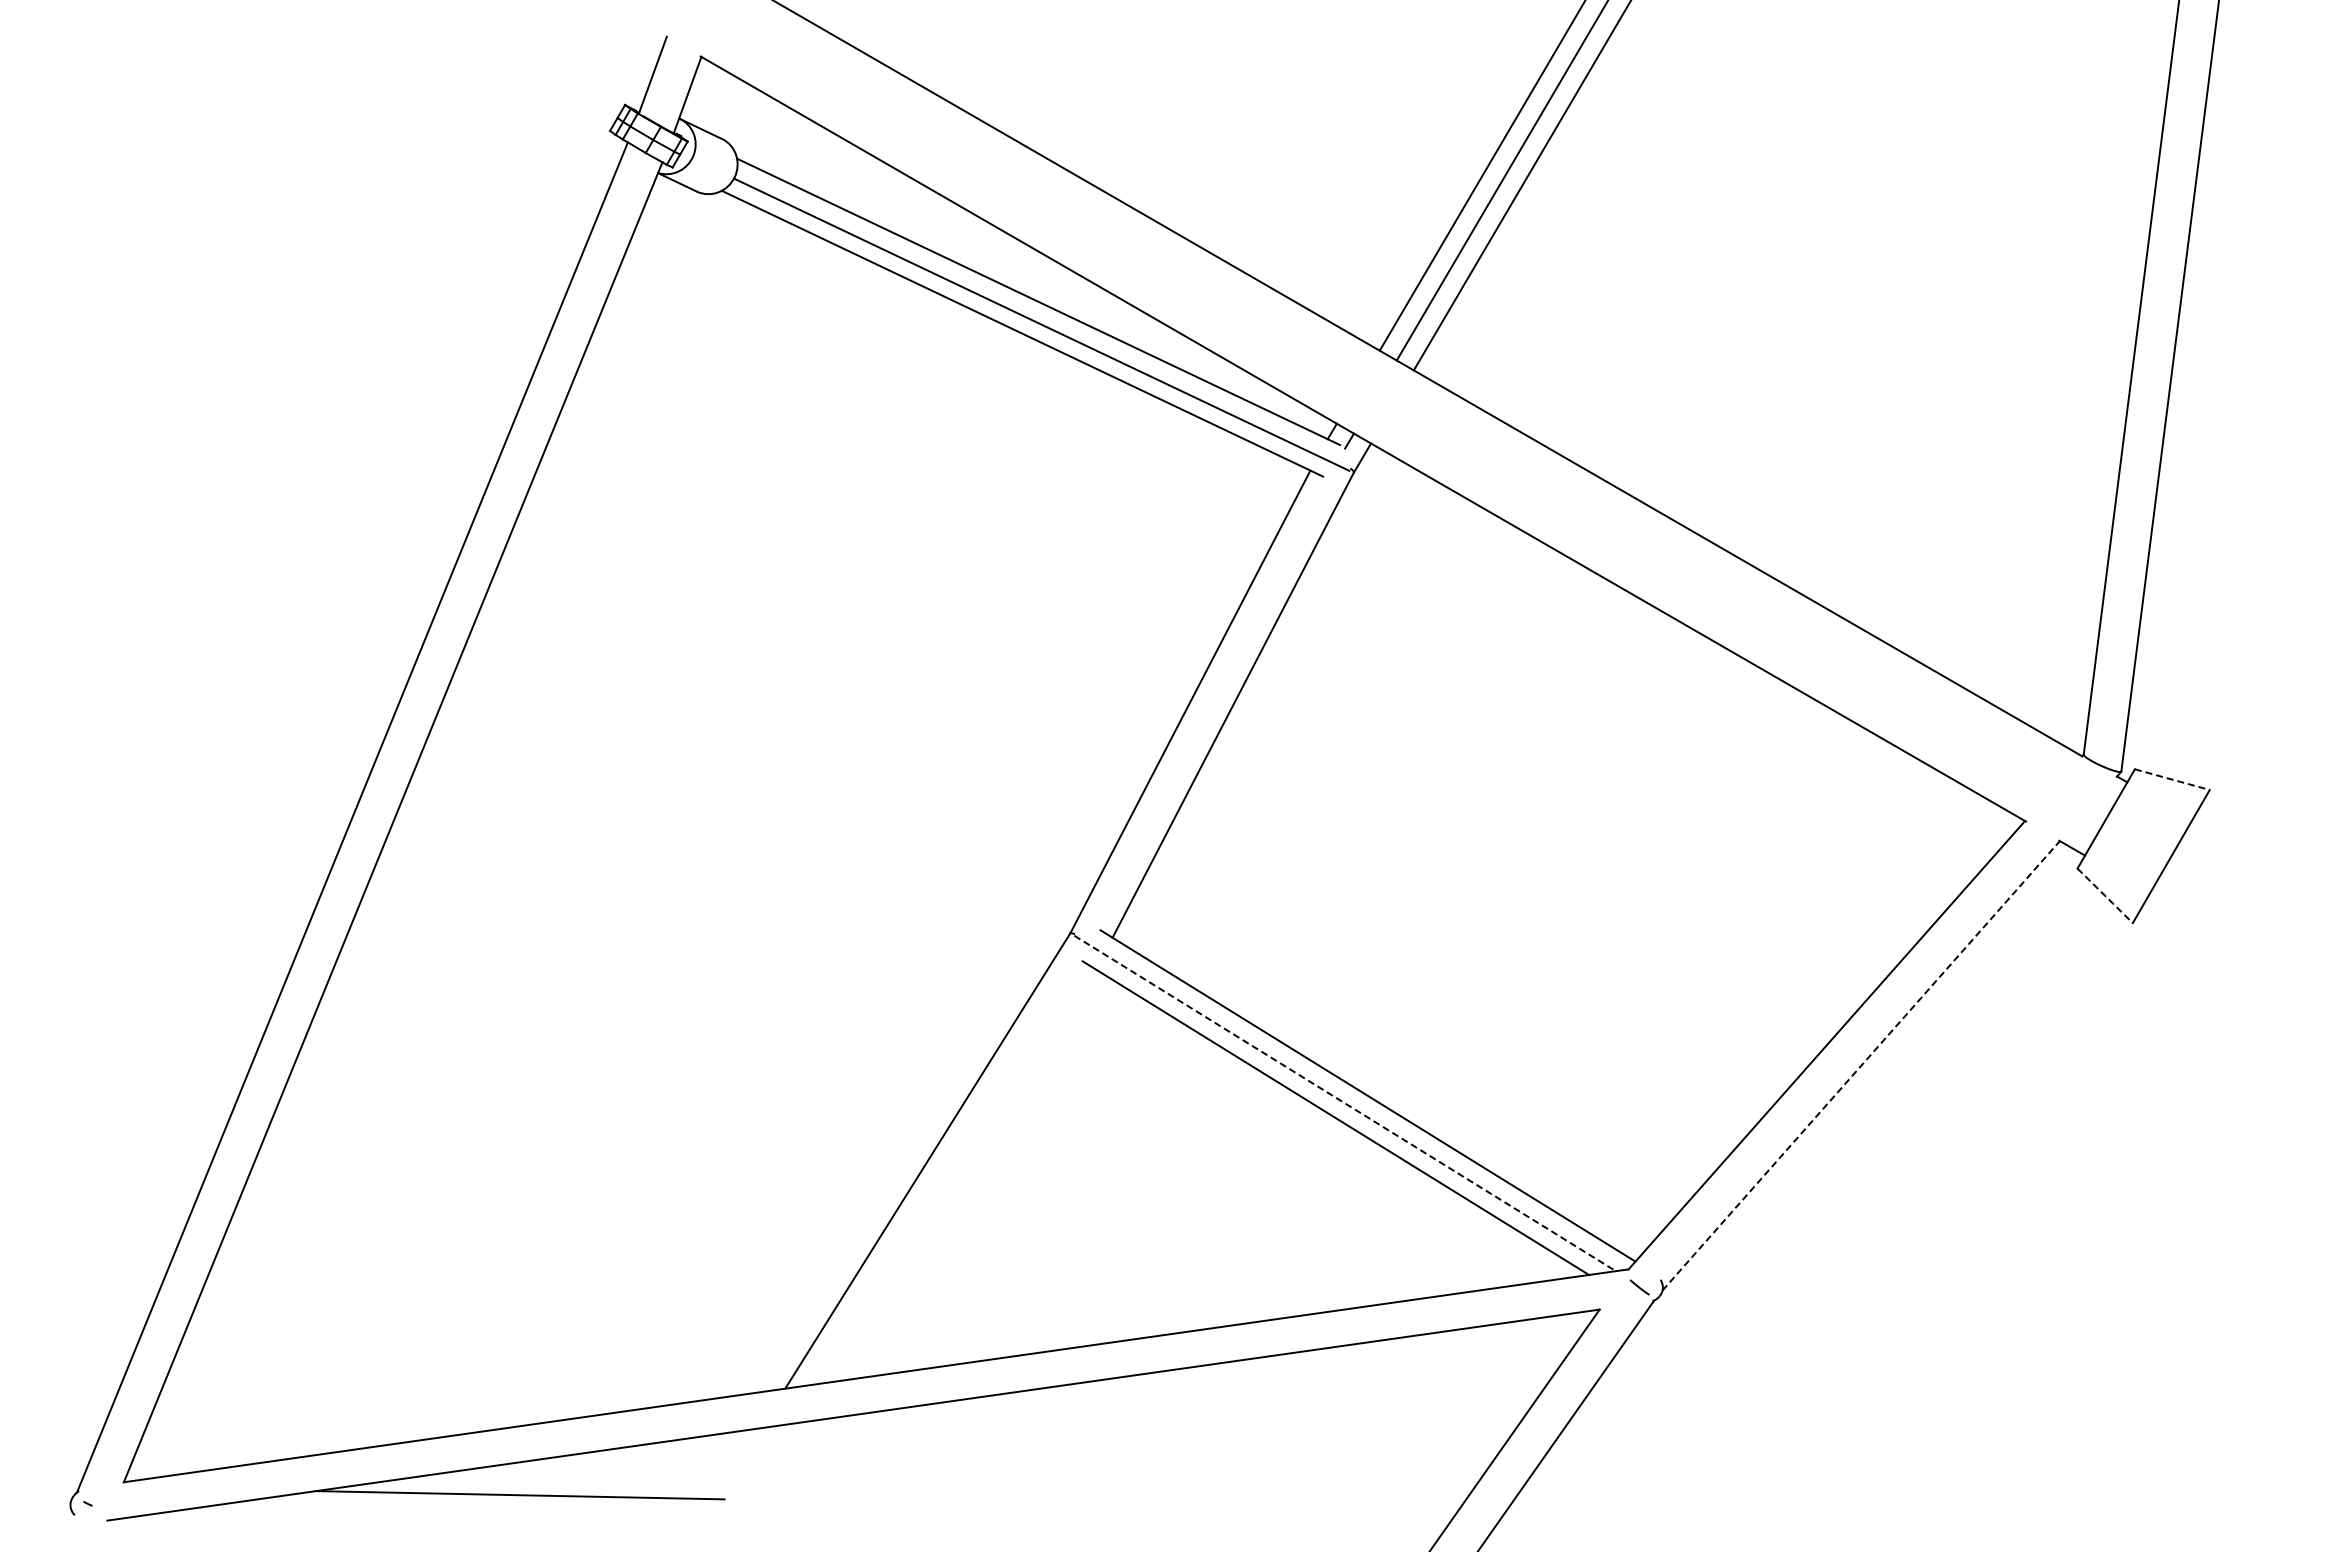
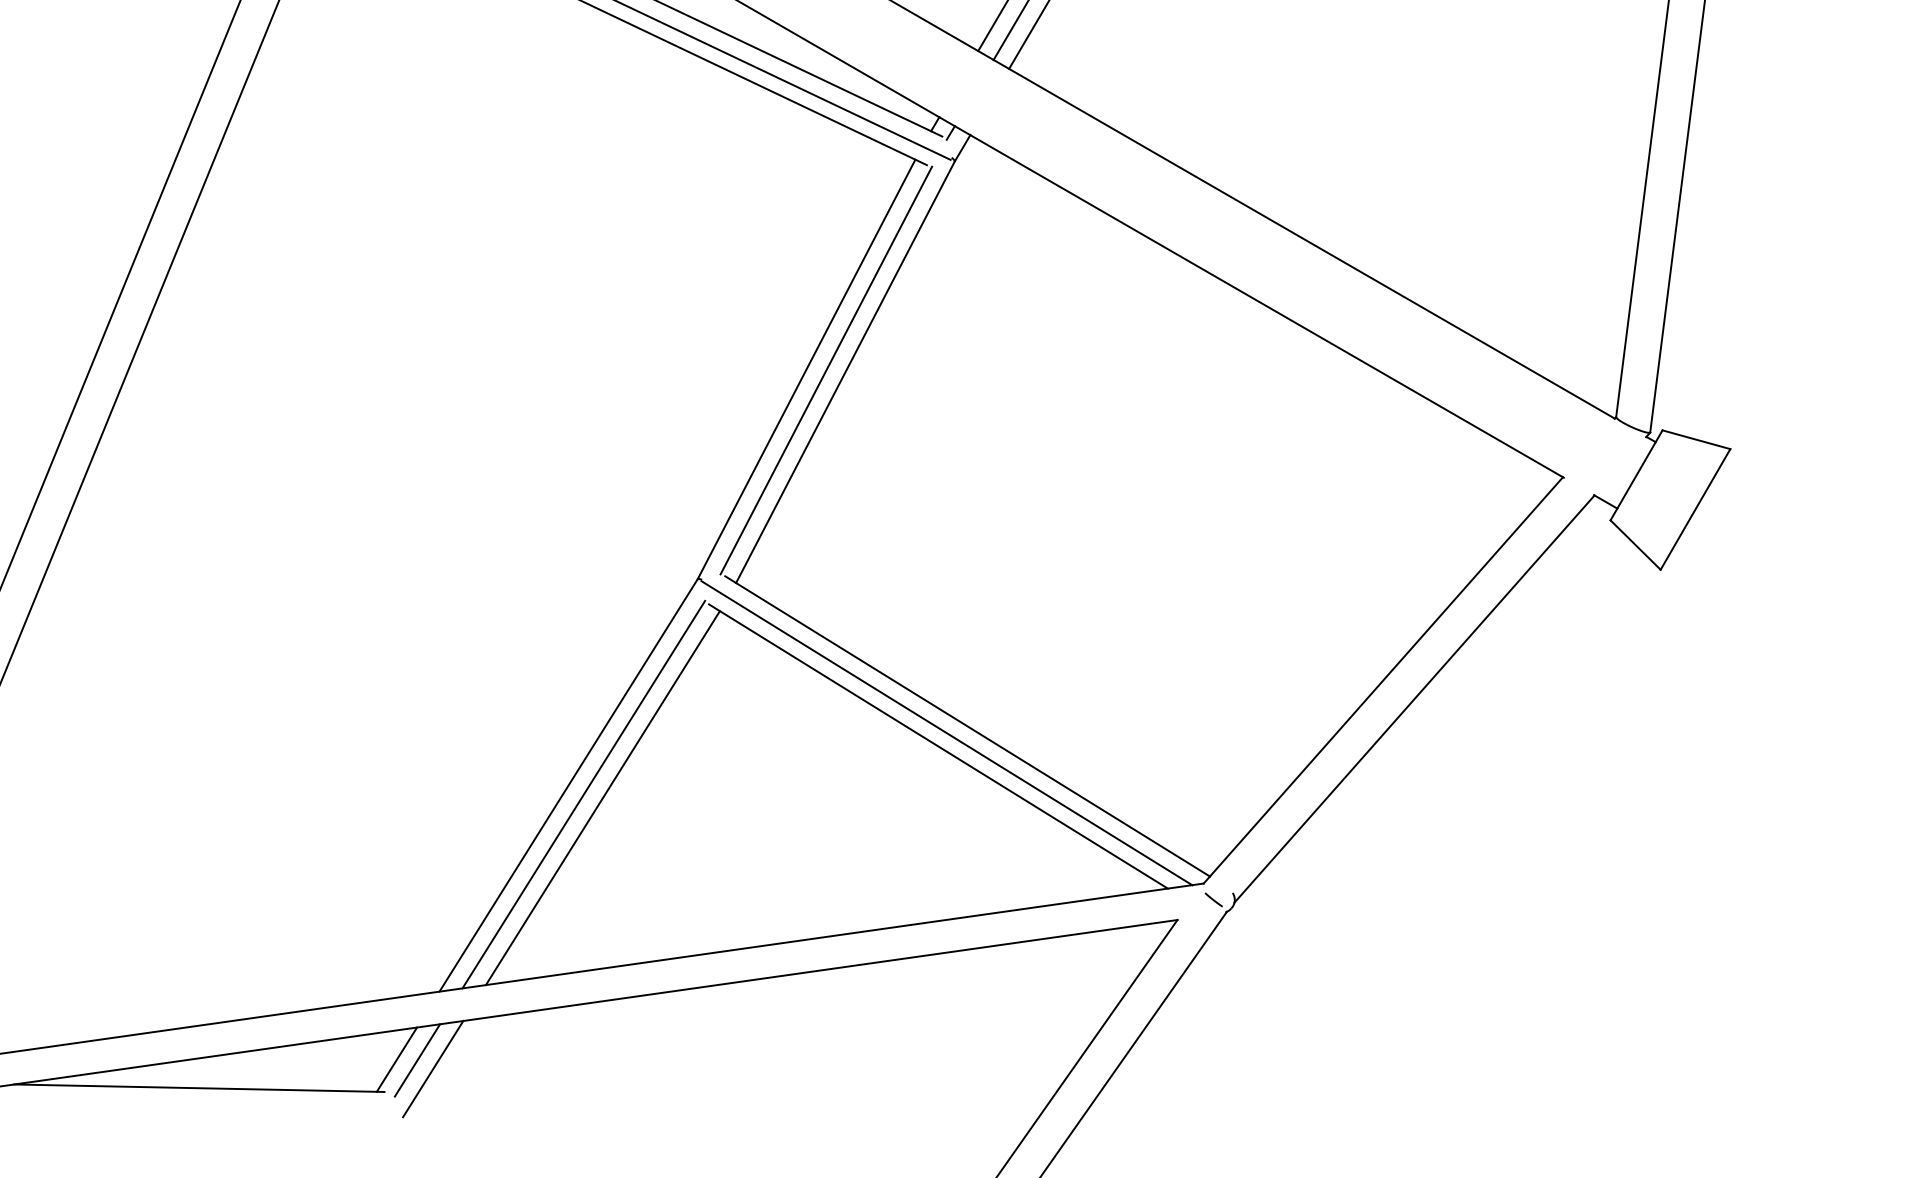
line: (1211, 703) -> (825, 370), added
line: (2172, 779) -> (1696, 439), dashed -> solid
line: (2105, 895) -> (1635, 544), dashed -> solid
line: (1861, 1065) -> (1414, 698), dashed -> solid
line: (1345, 1103) -> (947, 733), dashed -> solid
line: (944, 1171) -> (583, 794), added
line: (965, 1174) -> (602, 797), added
line: (738, 1463) -> (397, 1059), added
line: (760, 1464) -> (417, 1060), added
line: (778, 1473) -> (433, 1068), added

